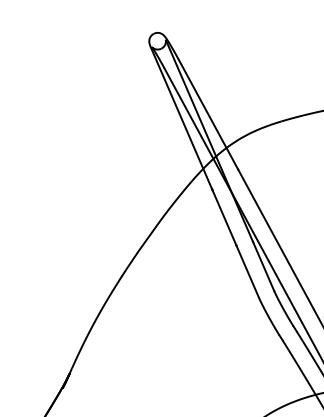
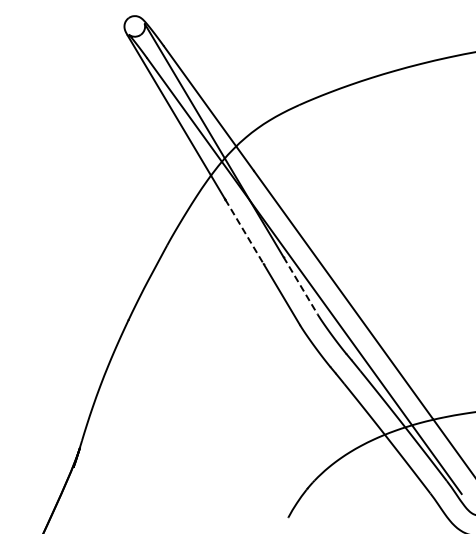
line: (224, 217) -> (244, 231), solid -> dashed
line: (263, 267) -> (300, 286), solid -> dashed

